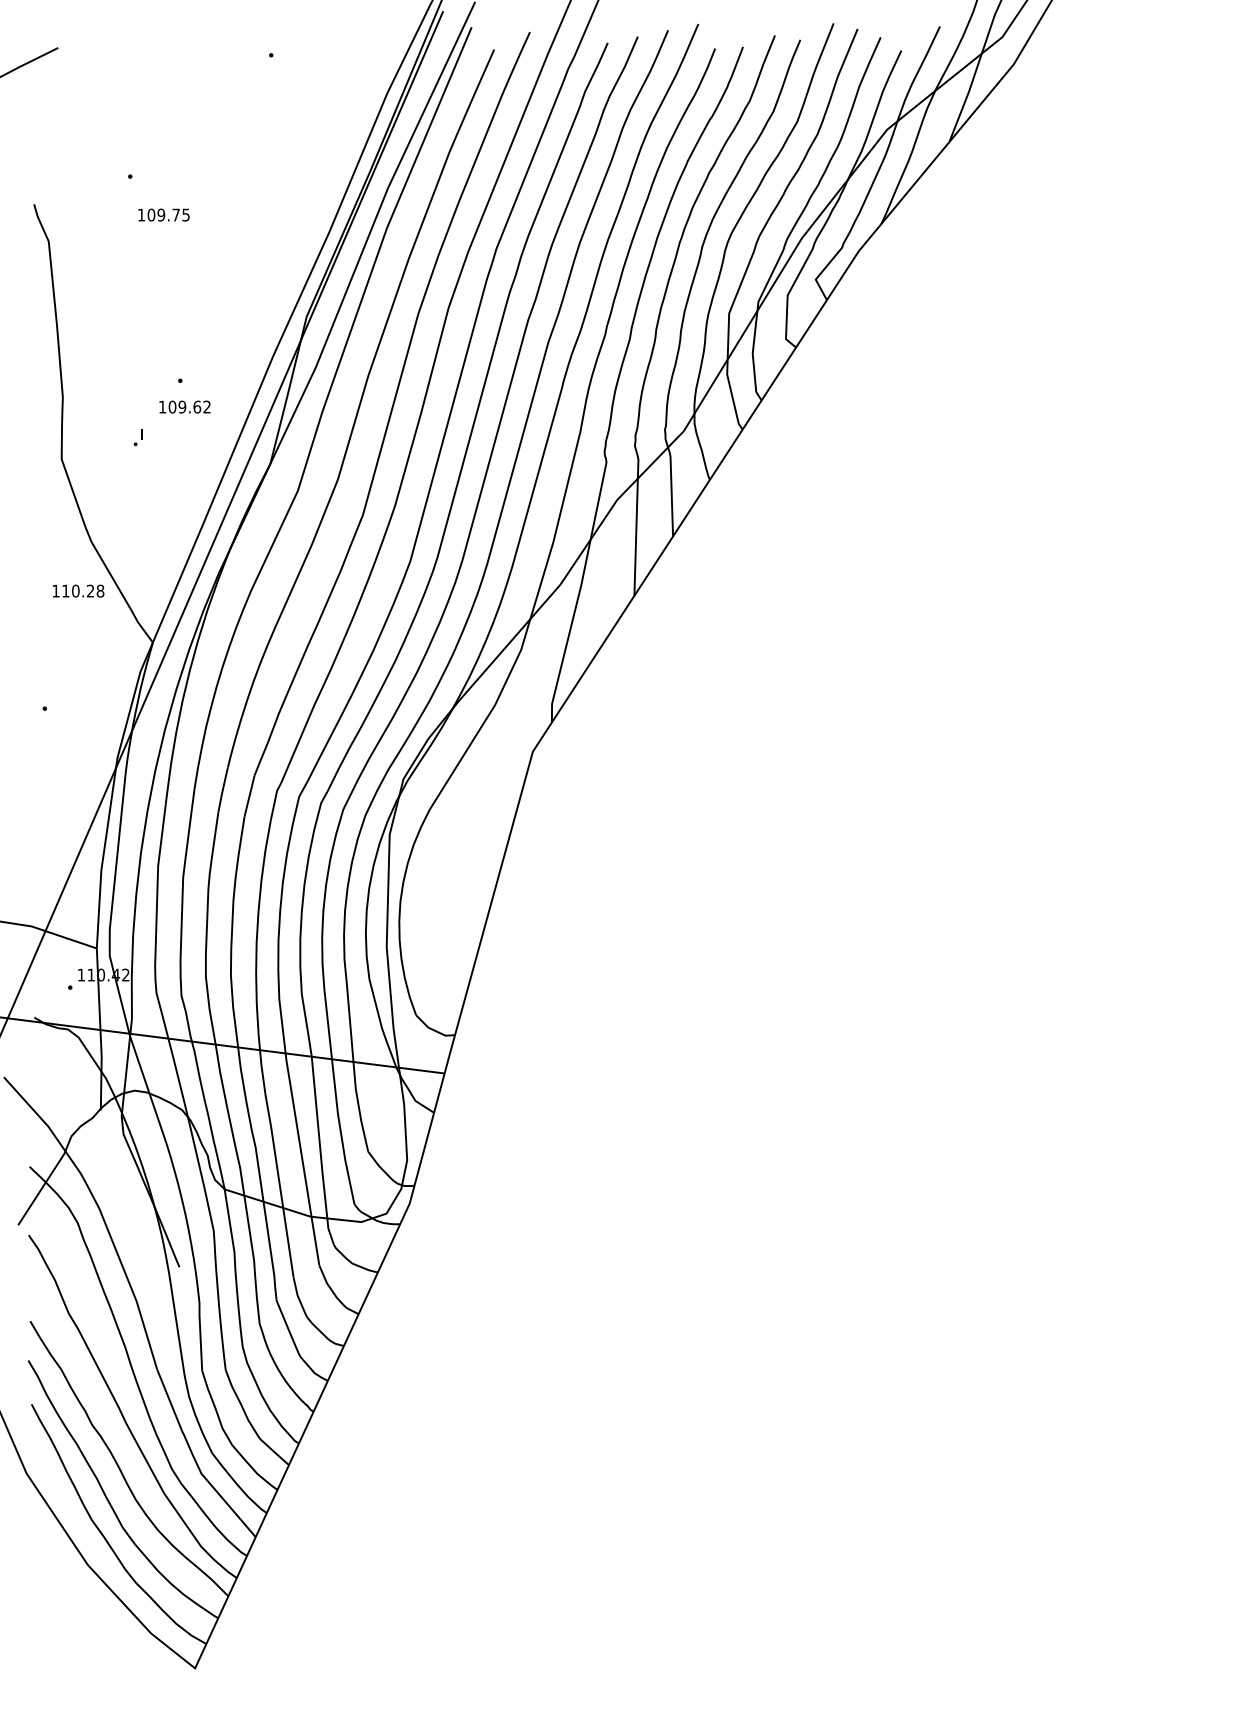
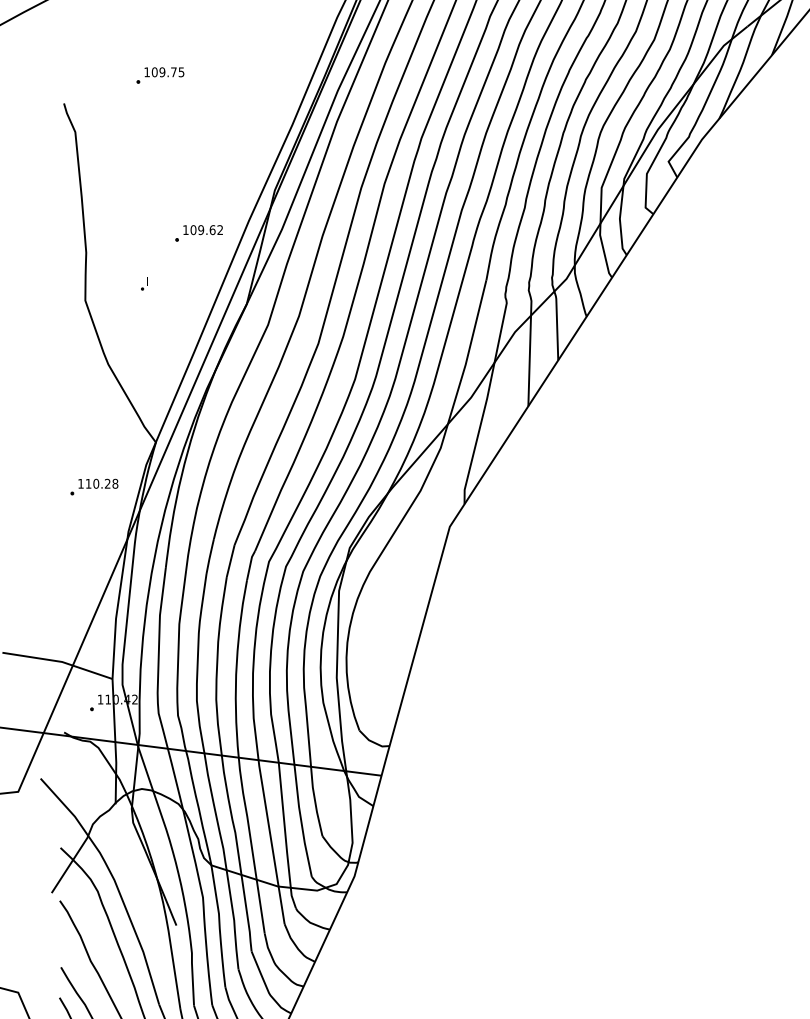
text: (163, 214) -> (164, 71), moved
text: (184, 406) -> (202, 229), moved
text: (78, 590) -> (98, 483), moved

